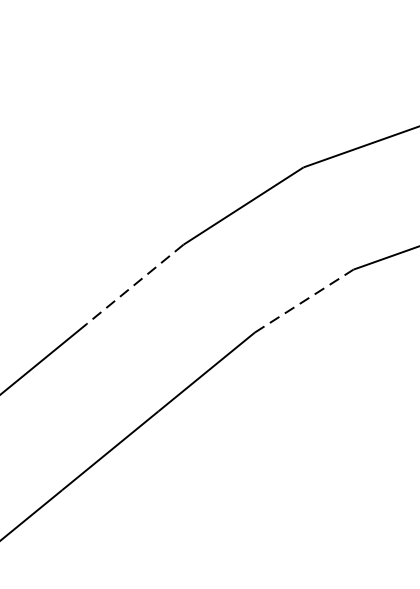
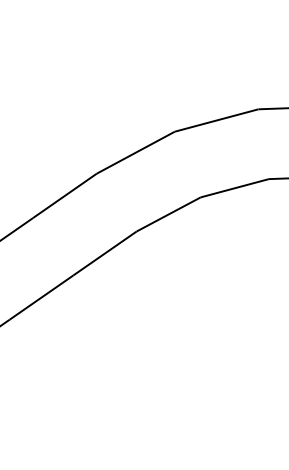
line: (135, 283) -> (65, 195), dashed -> solid
line: (305, 301) -> (169, 214), dashed -> solid

